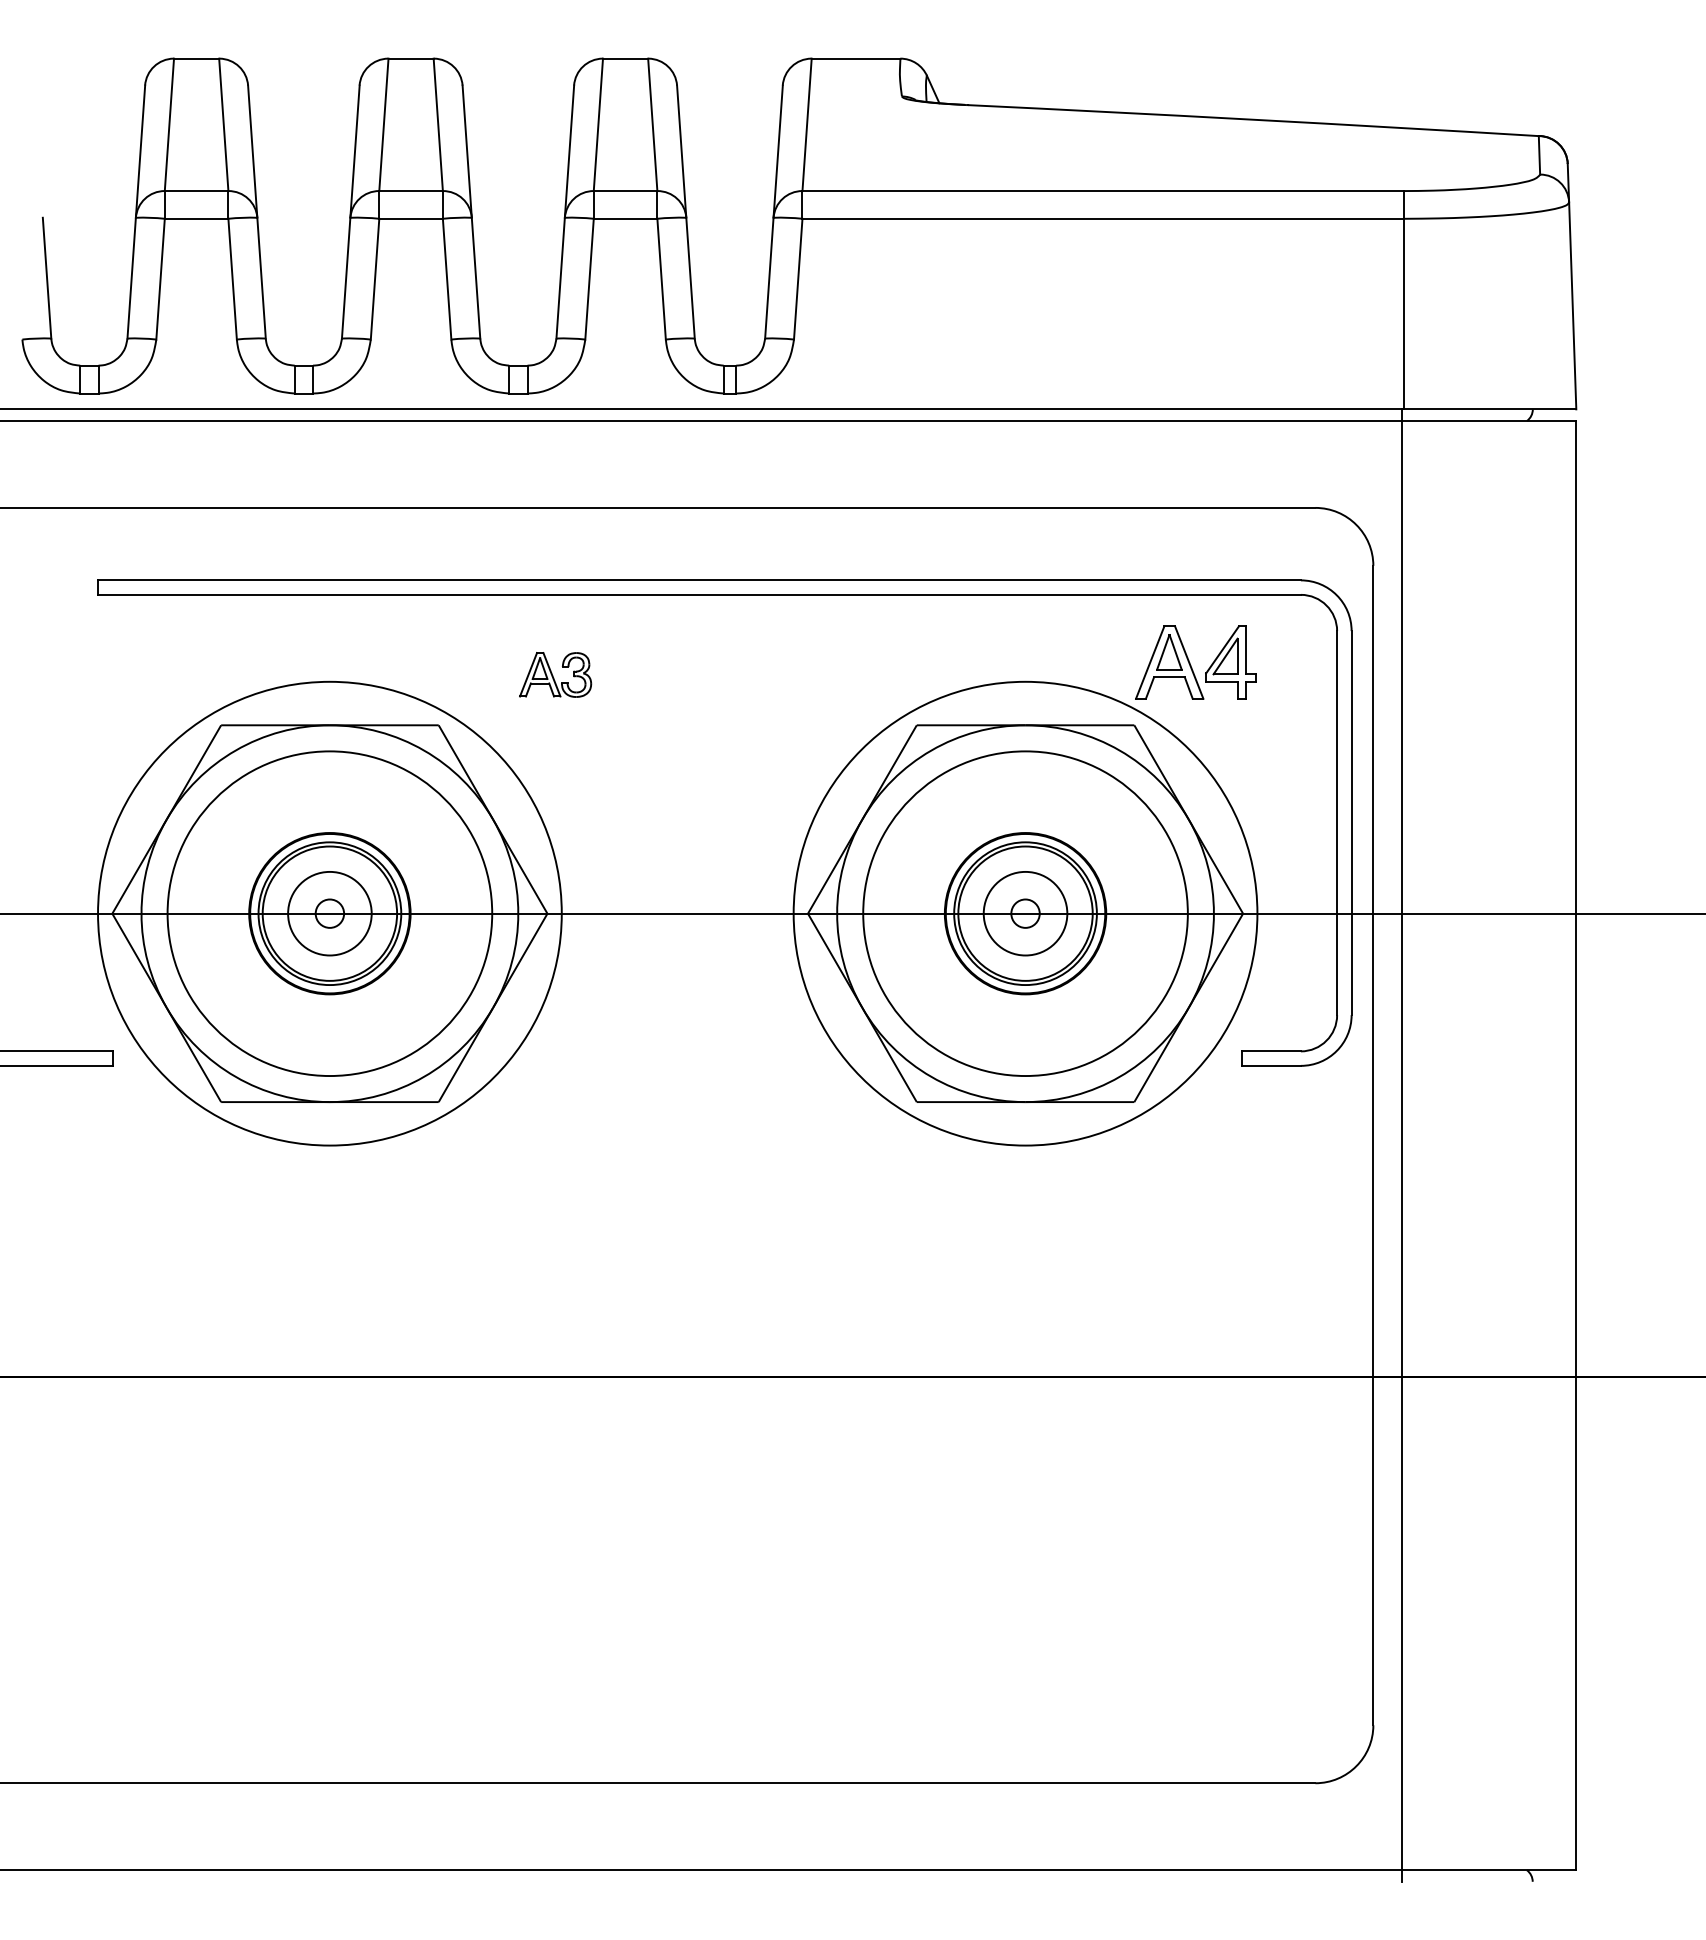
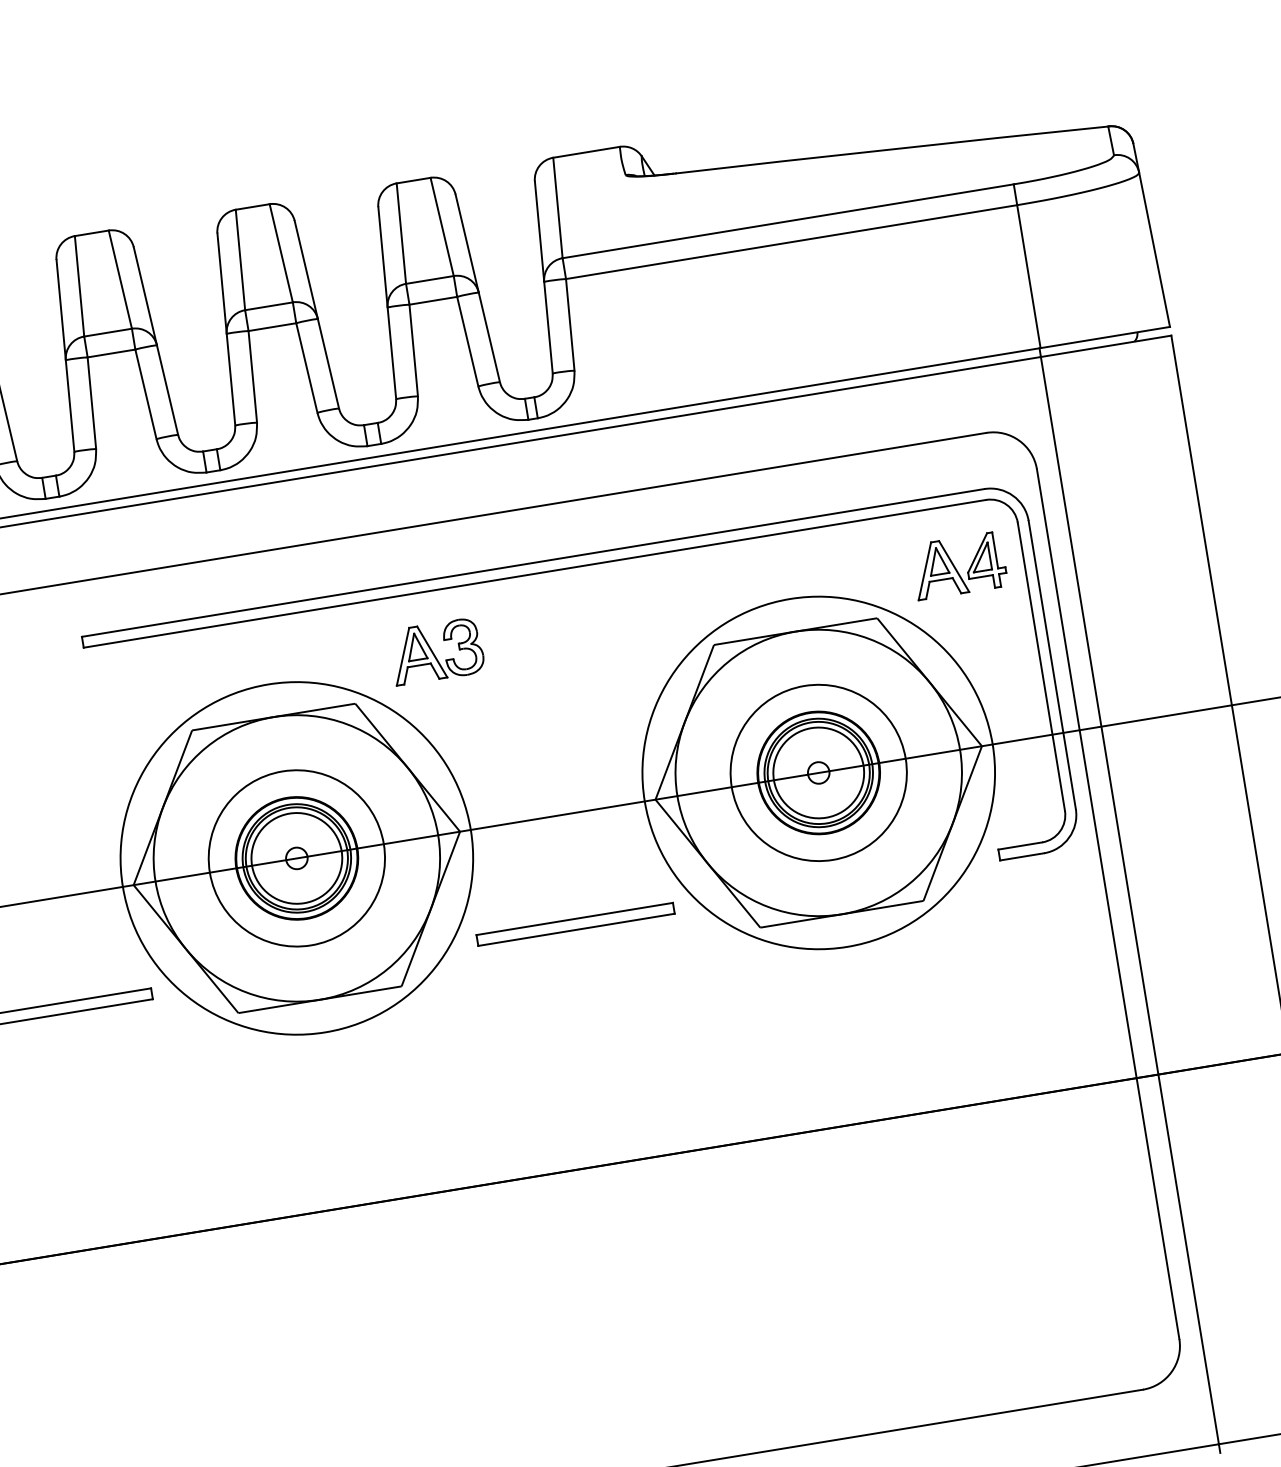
part: (1195, 662) -> (958, 565), moved
part: (555, 674) -> (436, 651), size x1.67
circle: (329, 913) -> (296, 858), size x0.71
circle: (329, 913) -> (296, 858), size x1.43
circle: (1025, 913) -> (818, 772), size x0.71
circle: (1025, 913) -> (818, 772), size x1.43
part: (677, 1058) -> (575, 924), added

